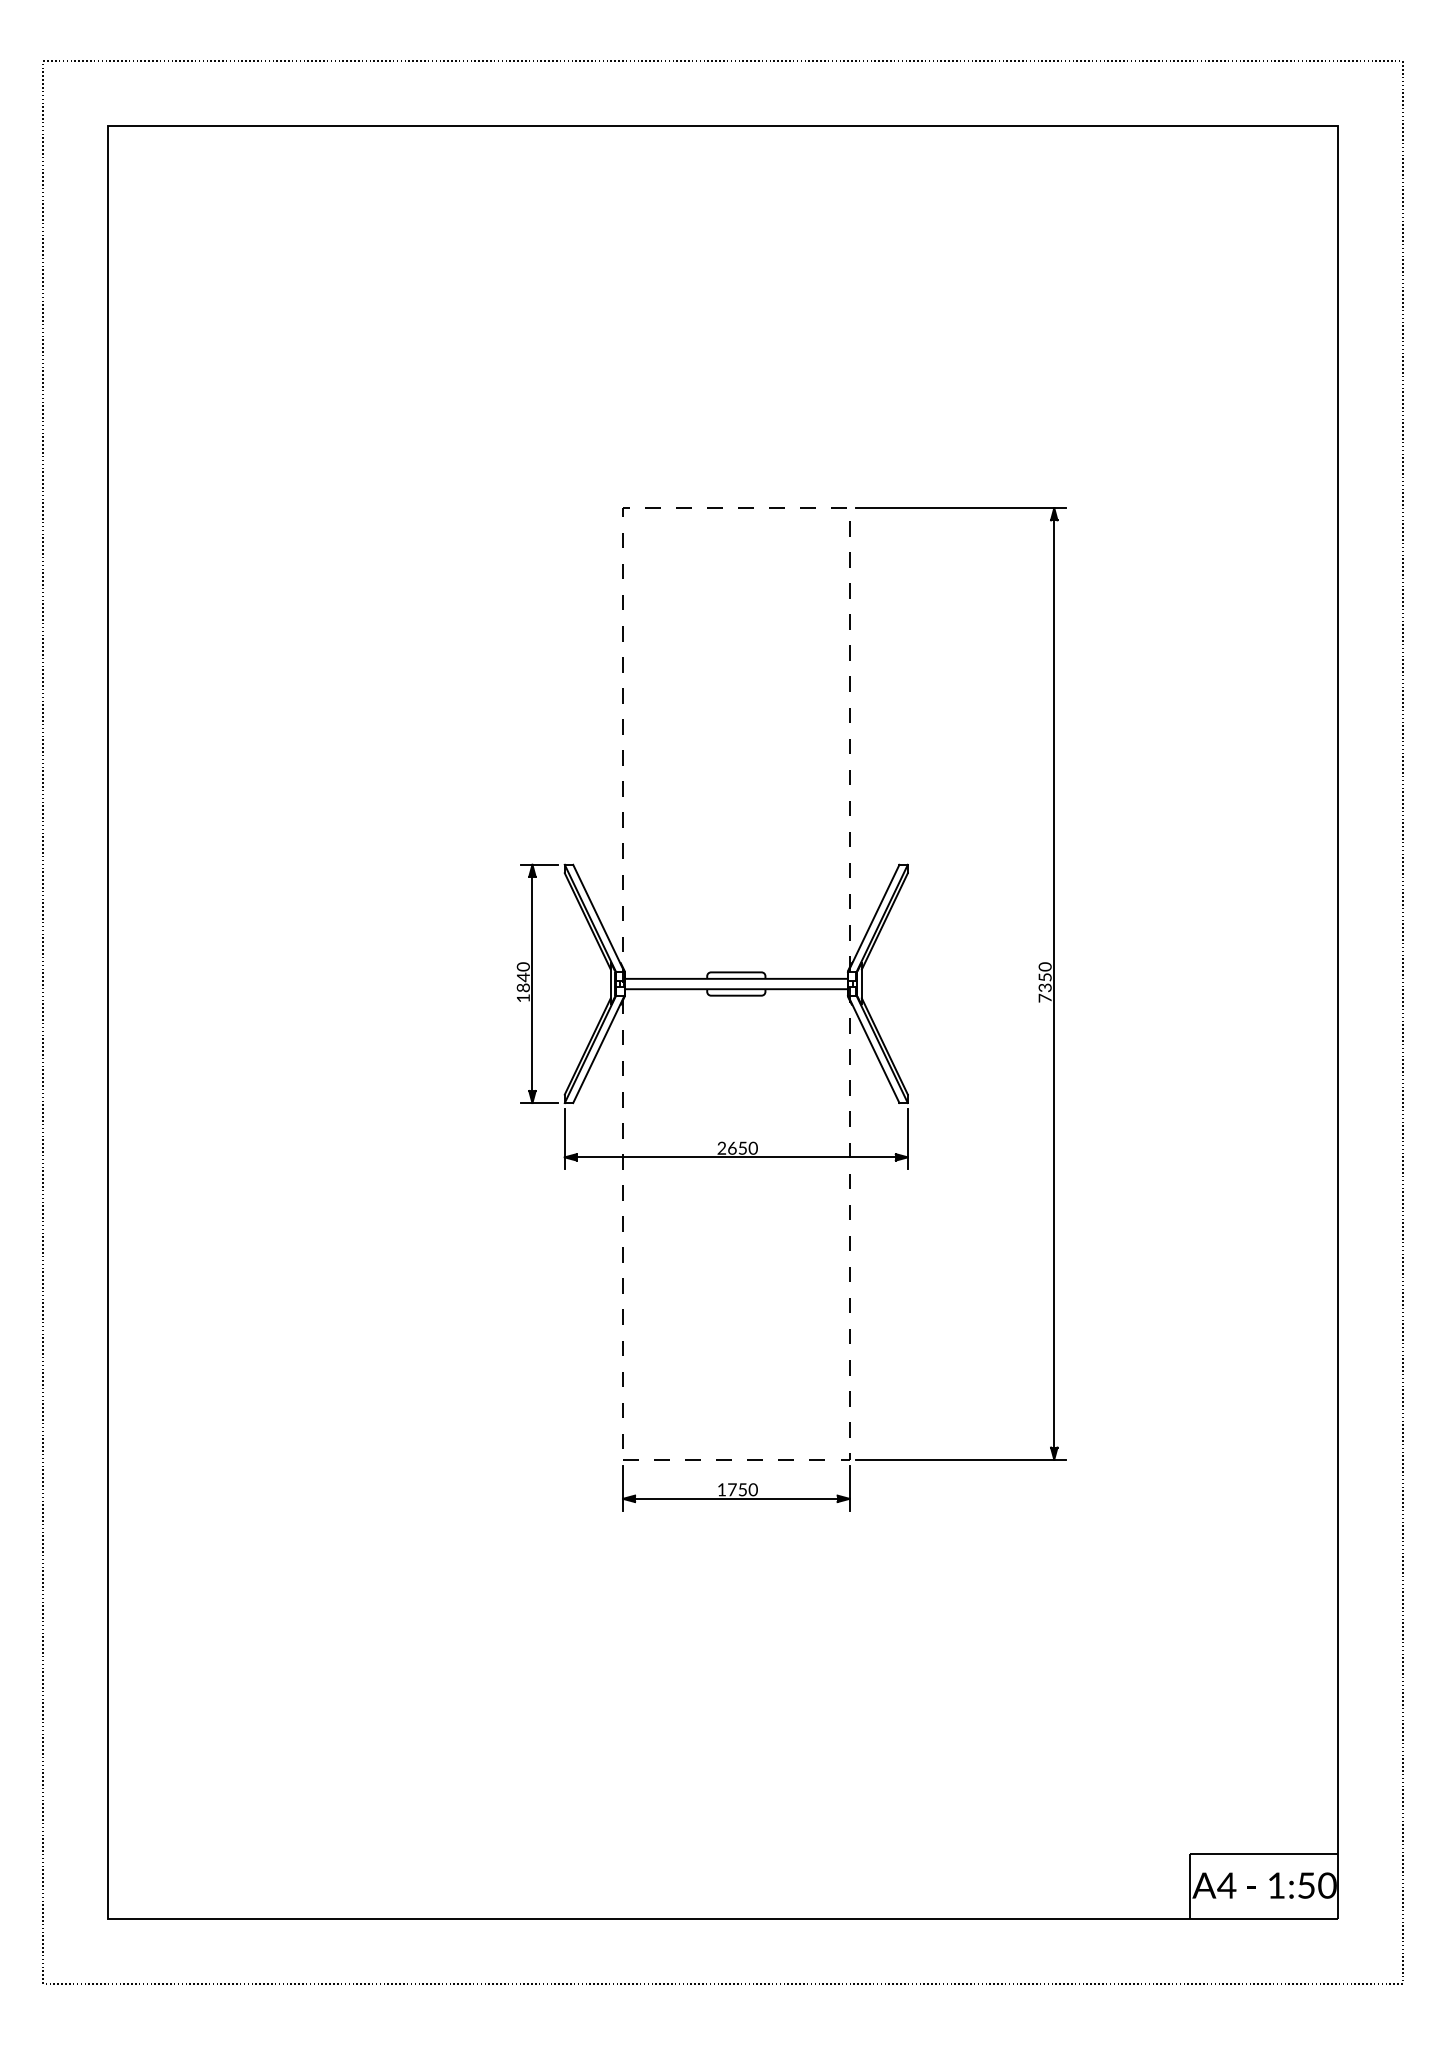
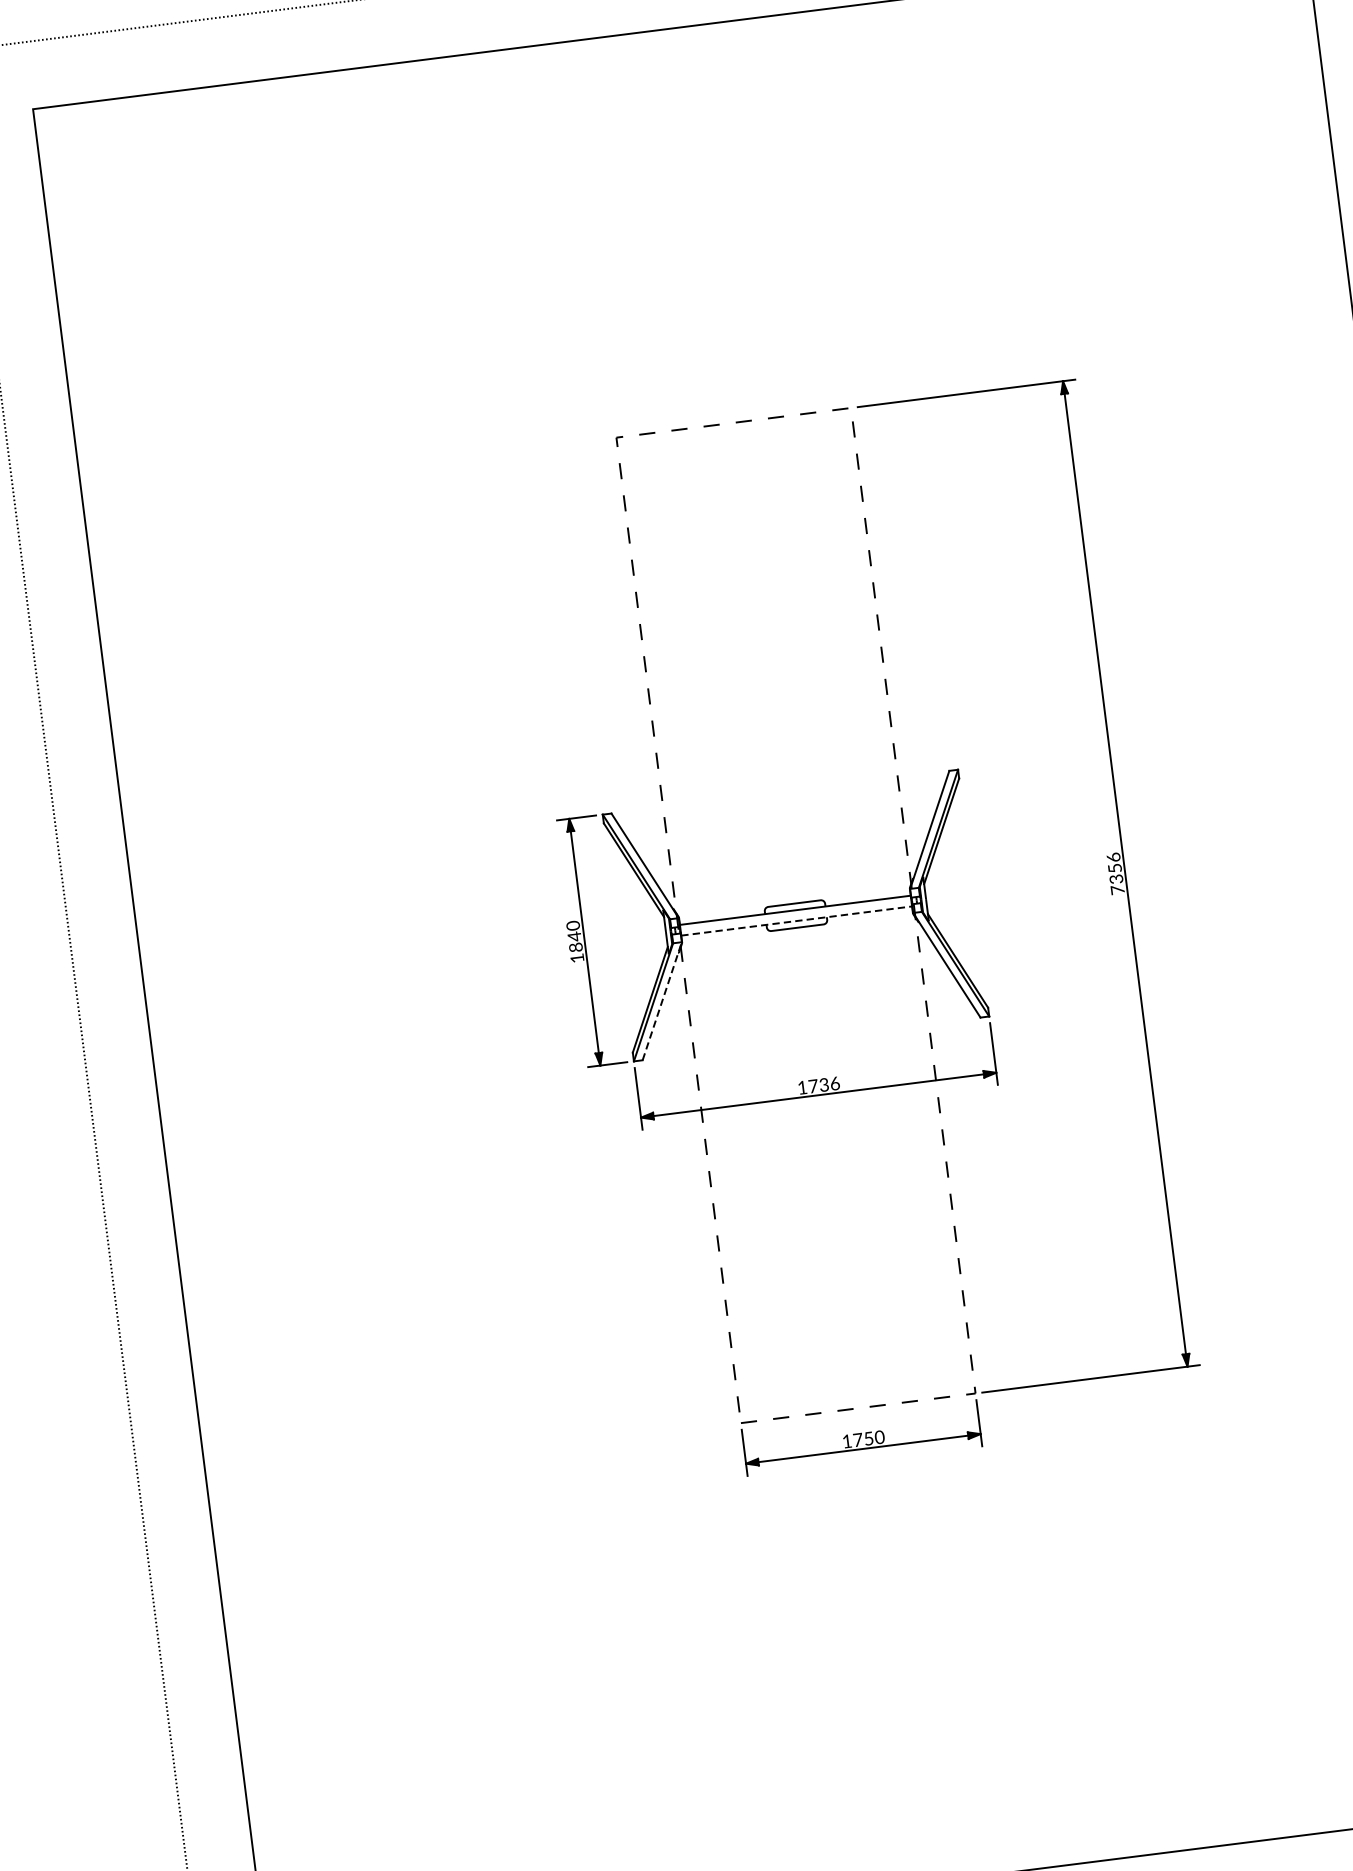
text: (1044, 966) -> (1112, 857), 7350 -> 7356
line: (736, 989) -> (796, 921), solid -> dashed
line: (598, 1049) -> (661, 1001), solid -> dashed
text: (737, 1147) -> (818, 1084), 2650 -> 1736

